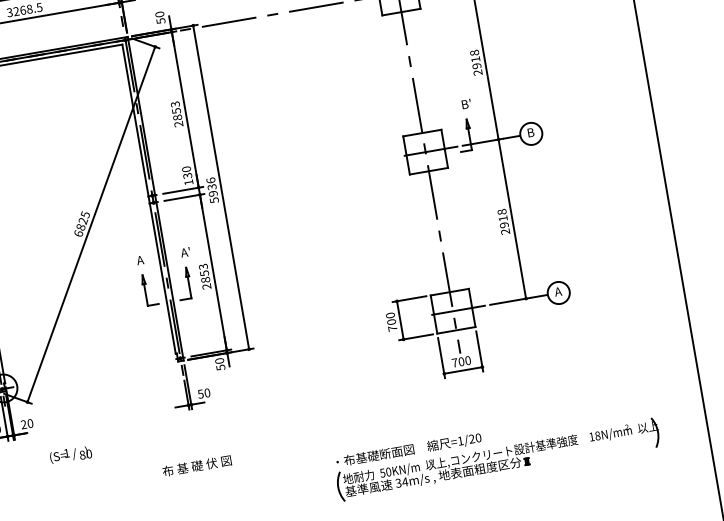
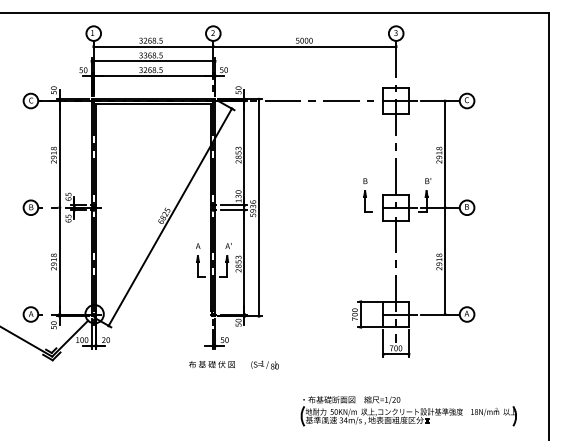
part: (379, 141) -> (367, 195), added
text: (69, 454) -> (264, 364), moved
text: (196, 466) -> (211, 364), moved

